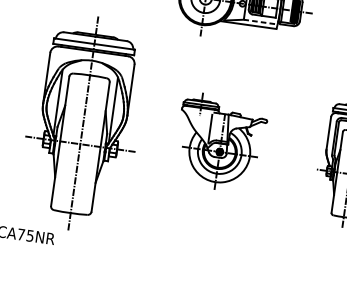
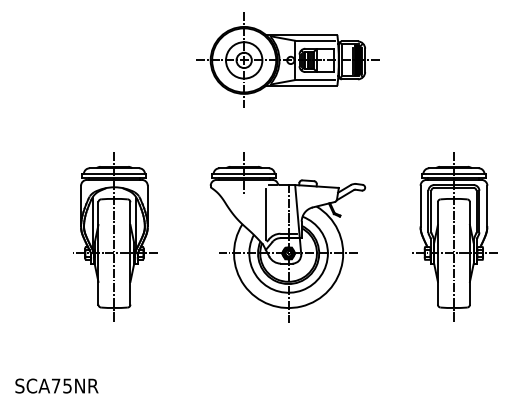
line: (259, 22) -> (314, 80), dashed -> solid
part: (84, 123) -> (115, 236), size x0.62
part: (220, 143) -> (287, 237), size x1.43

